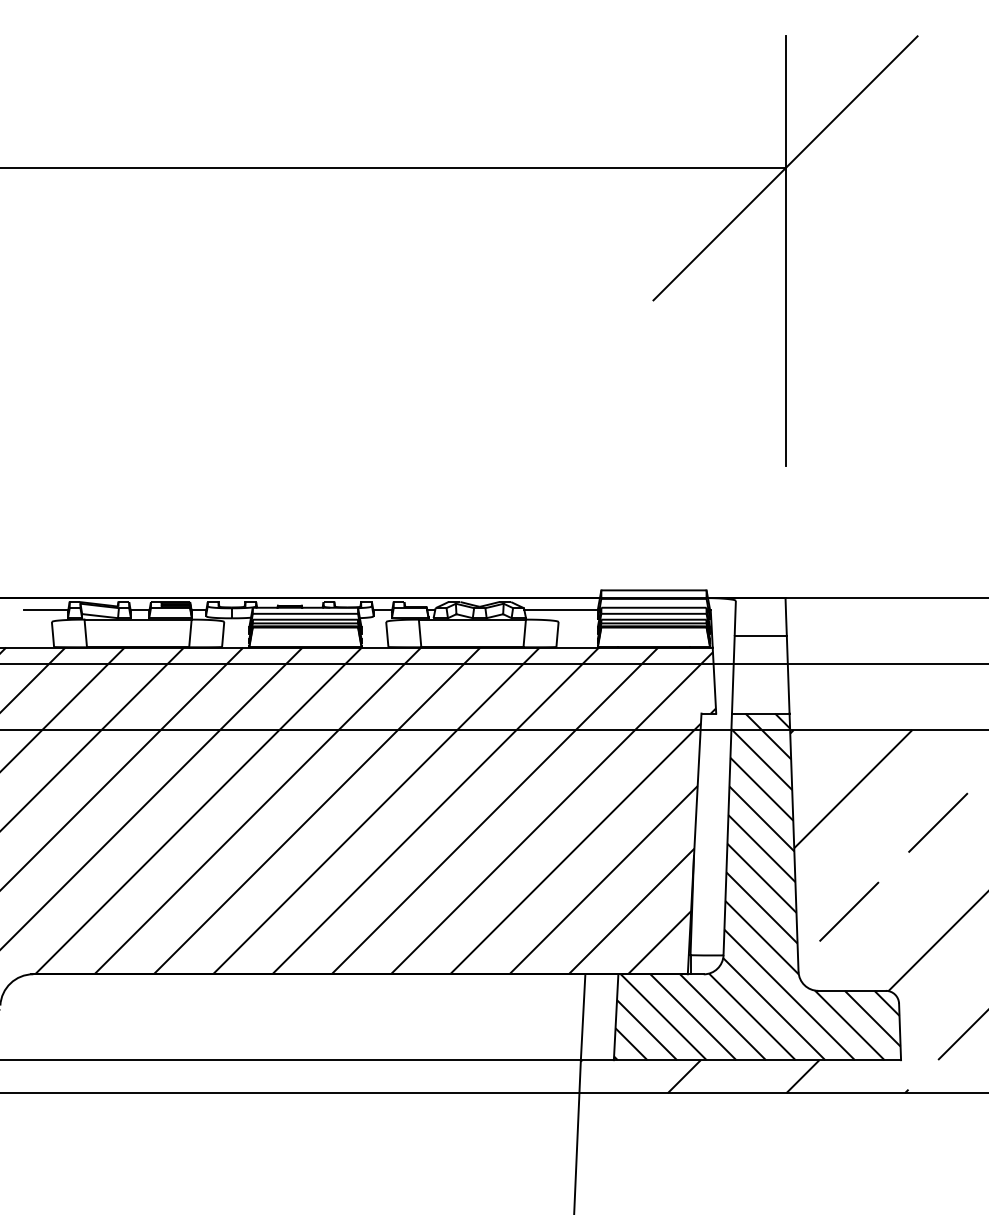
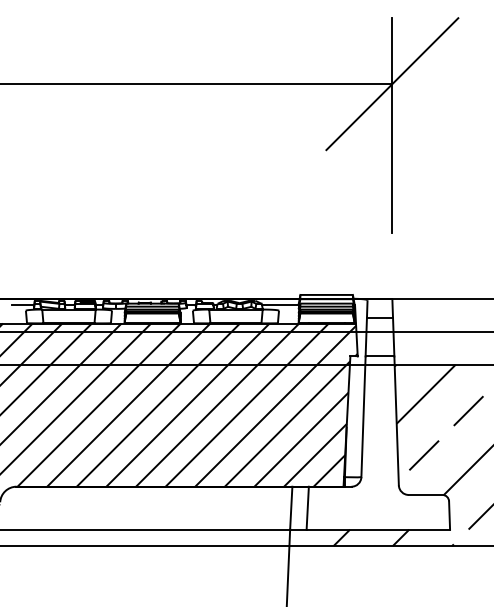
hatch: (755, 885) -> (377, 442), removed

